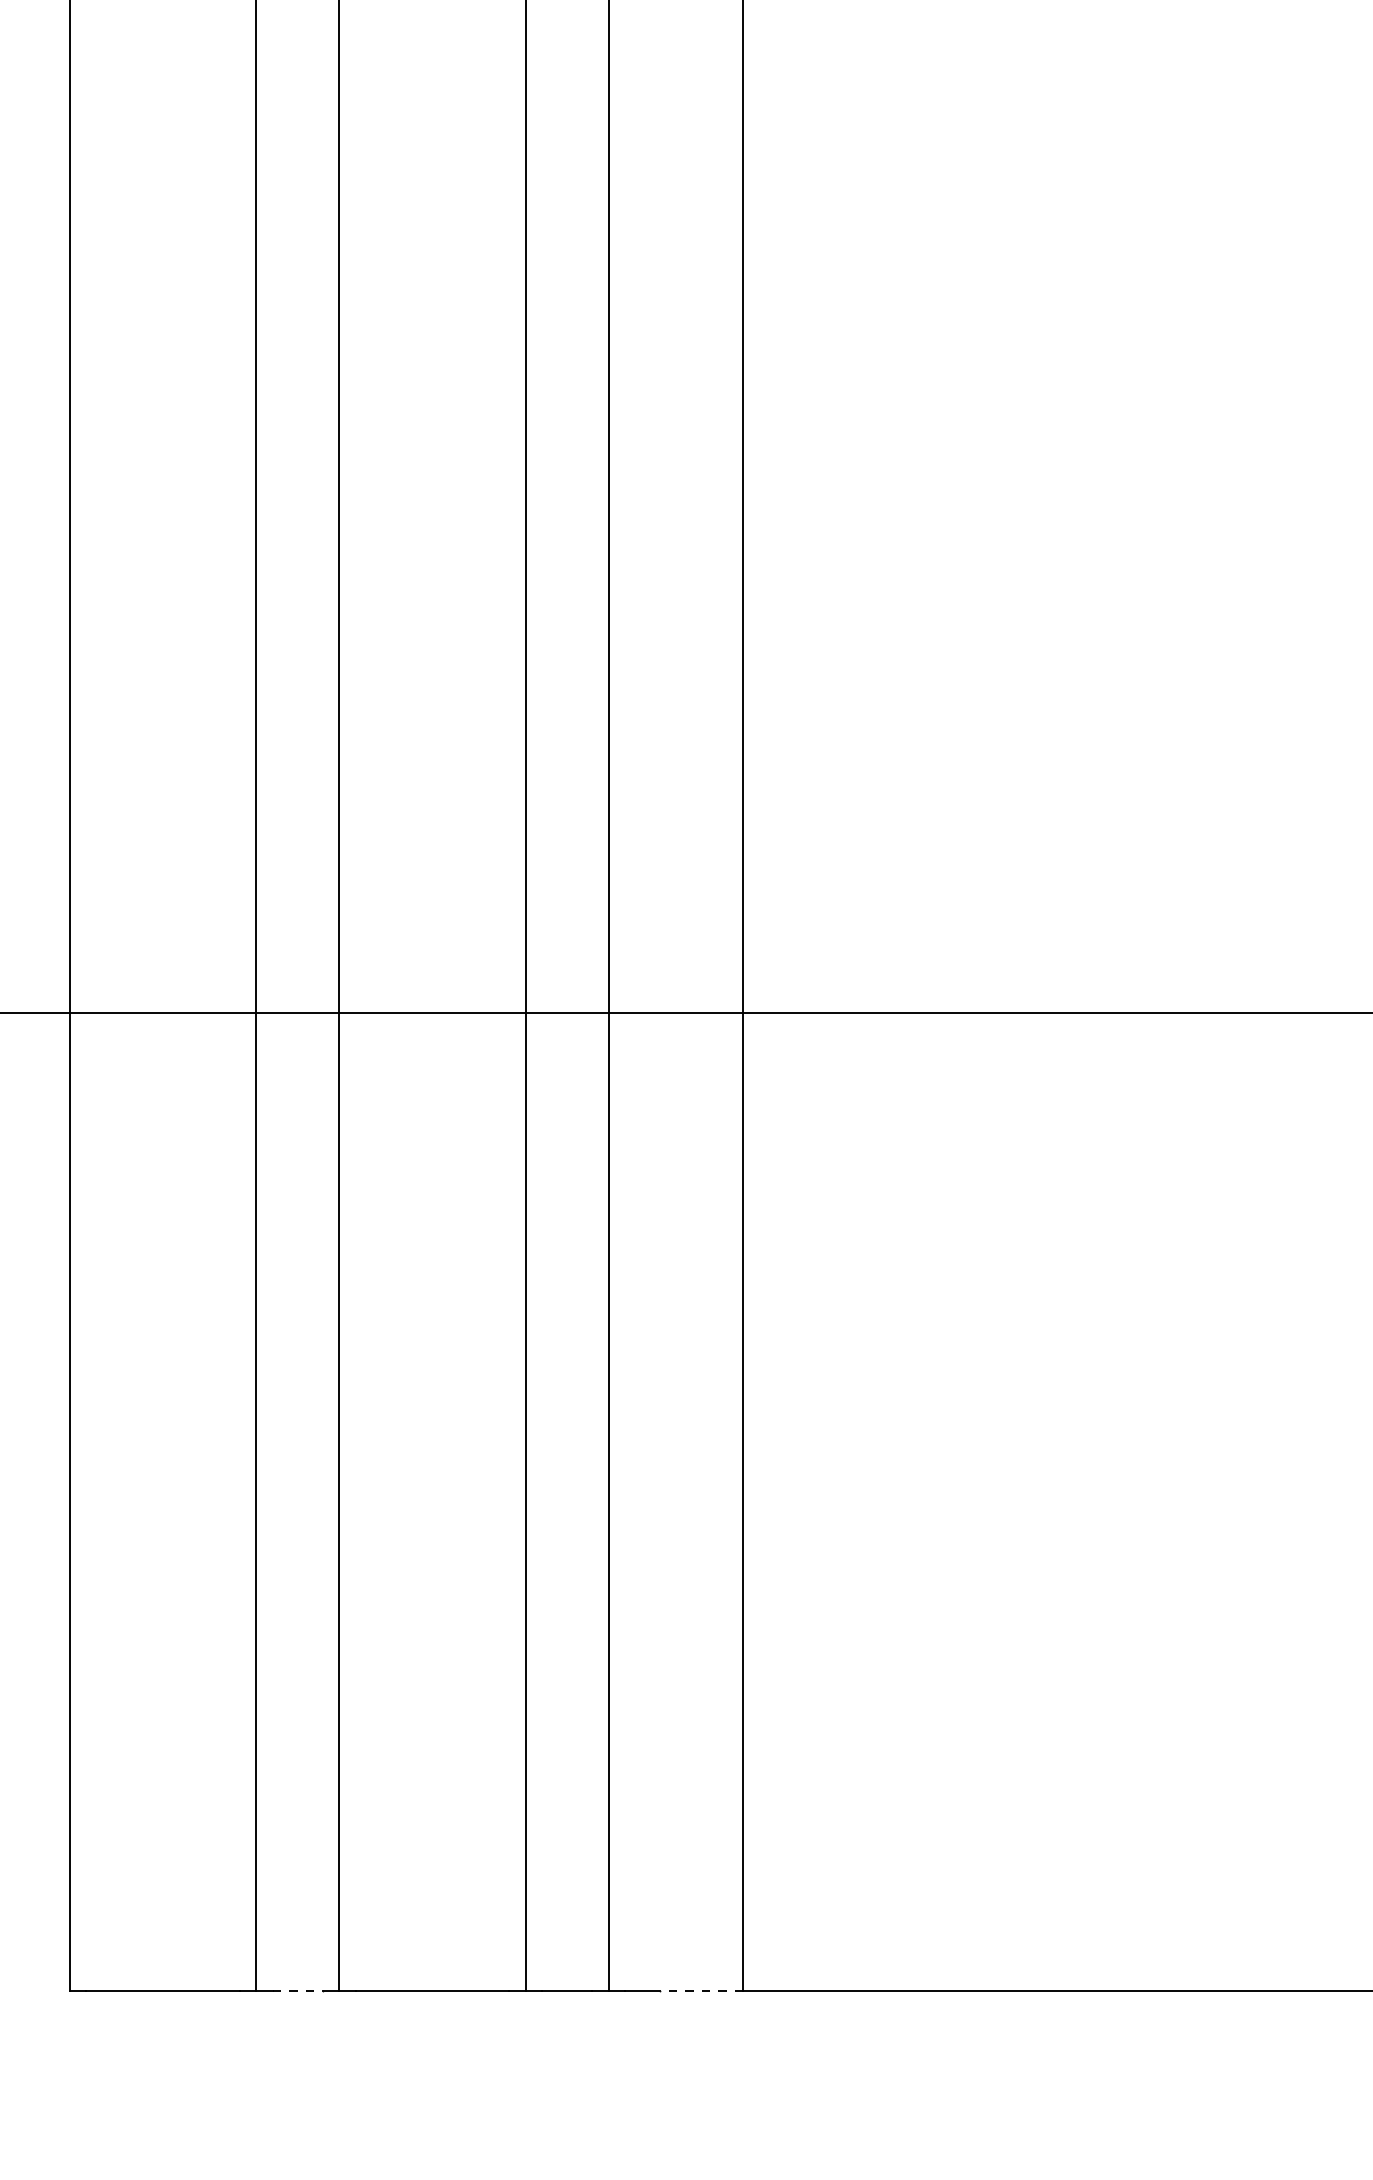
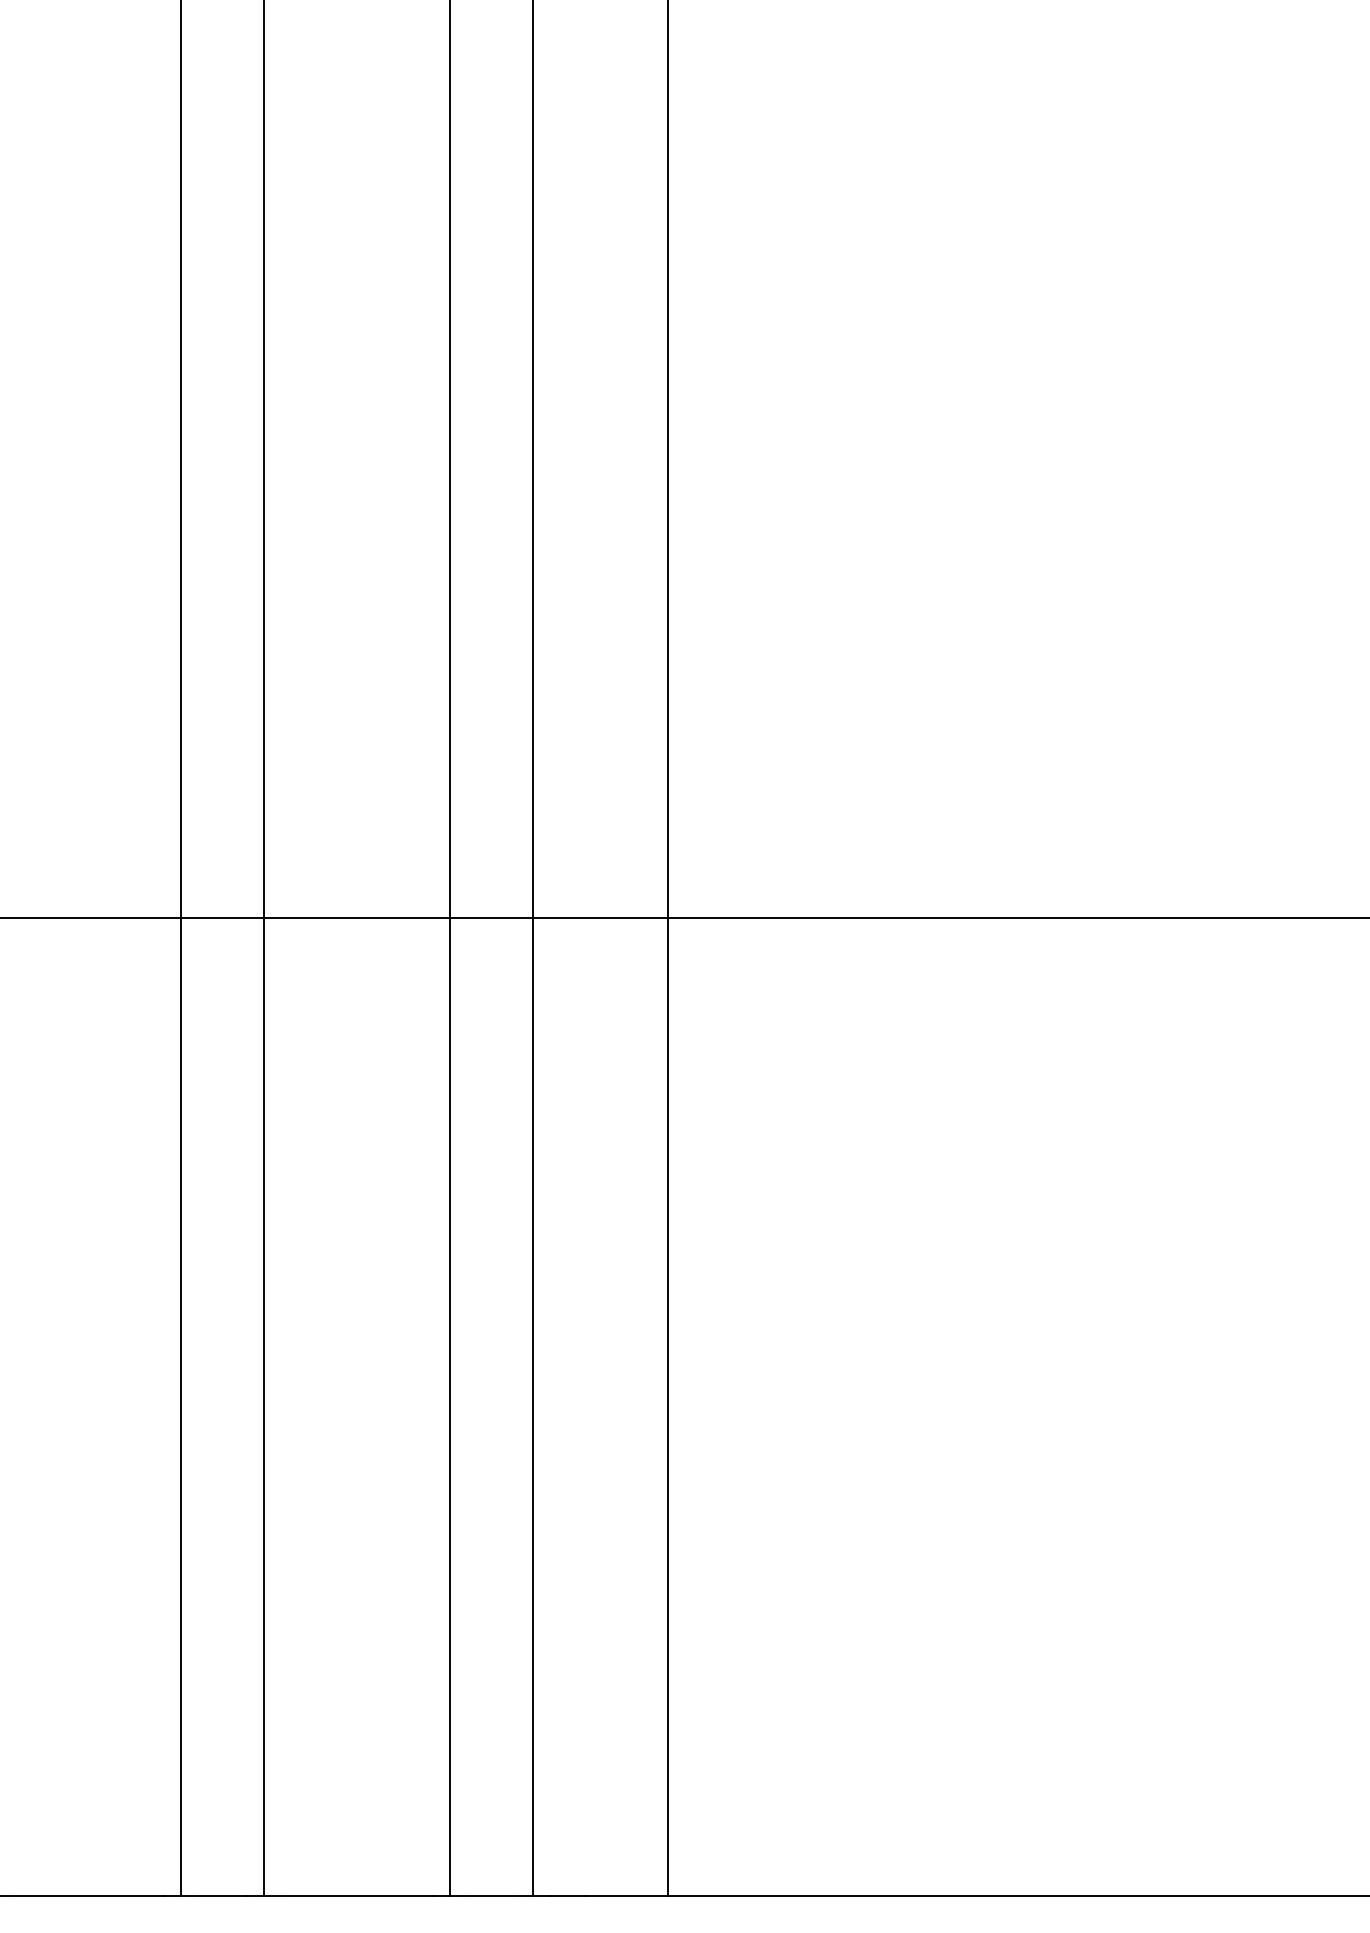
line: (297, 1991) -> (222, 1896), dashed -> solid
line: (701, 1991) -> (626, 1896), dashed -> solid

